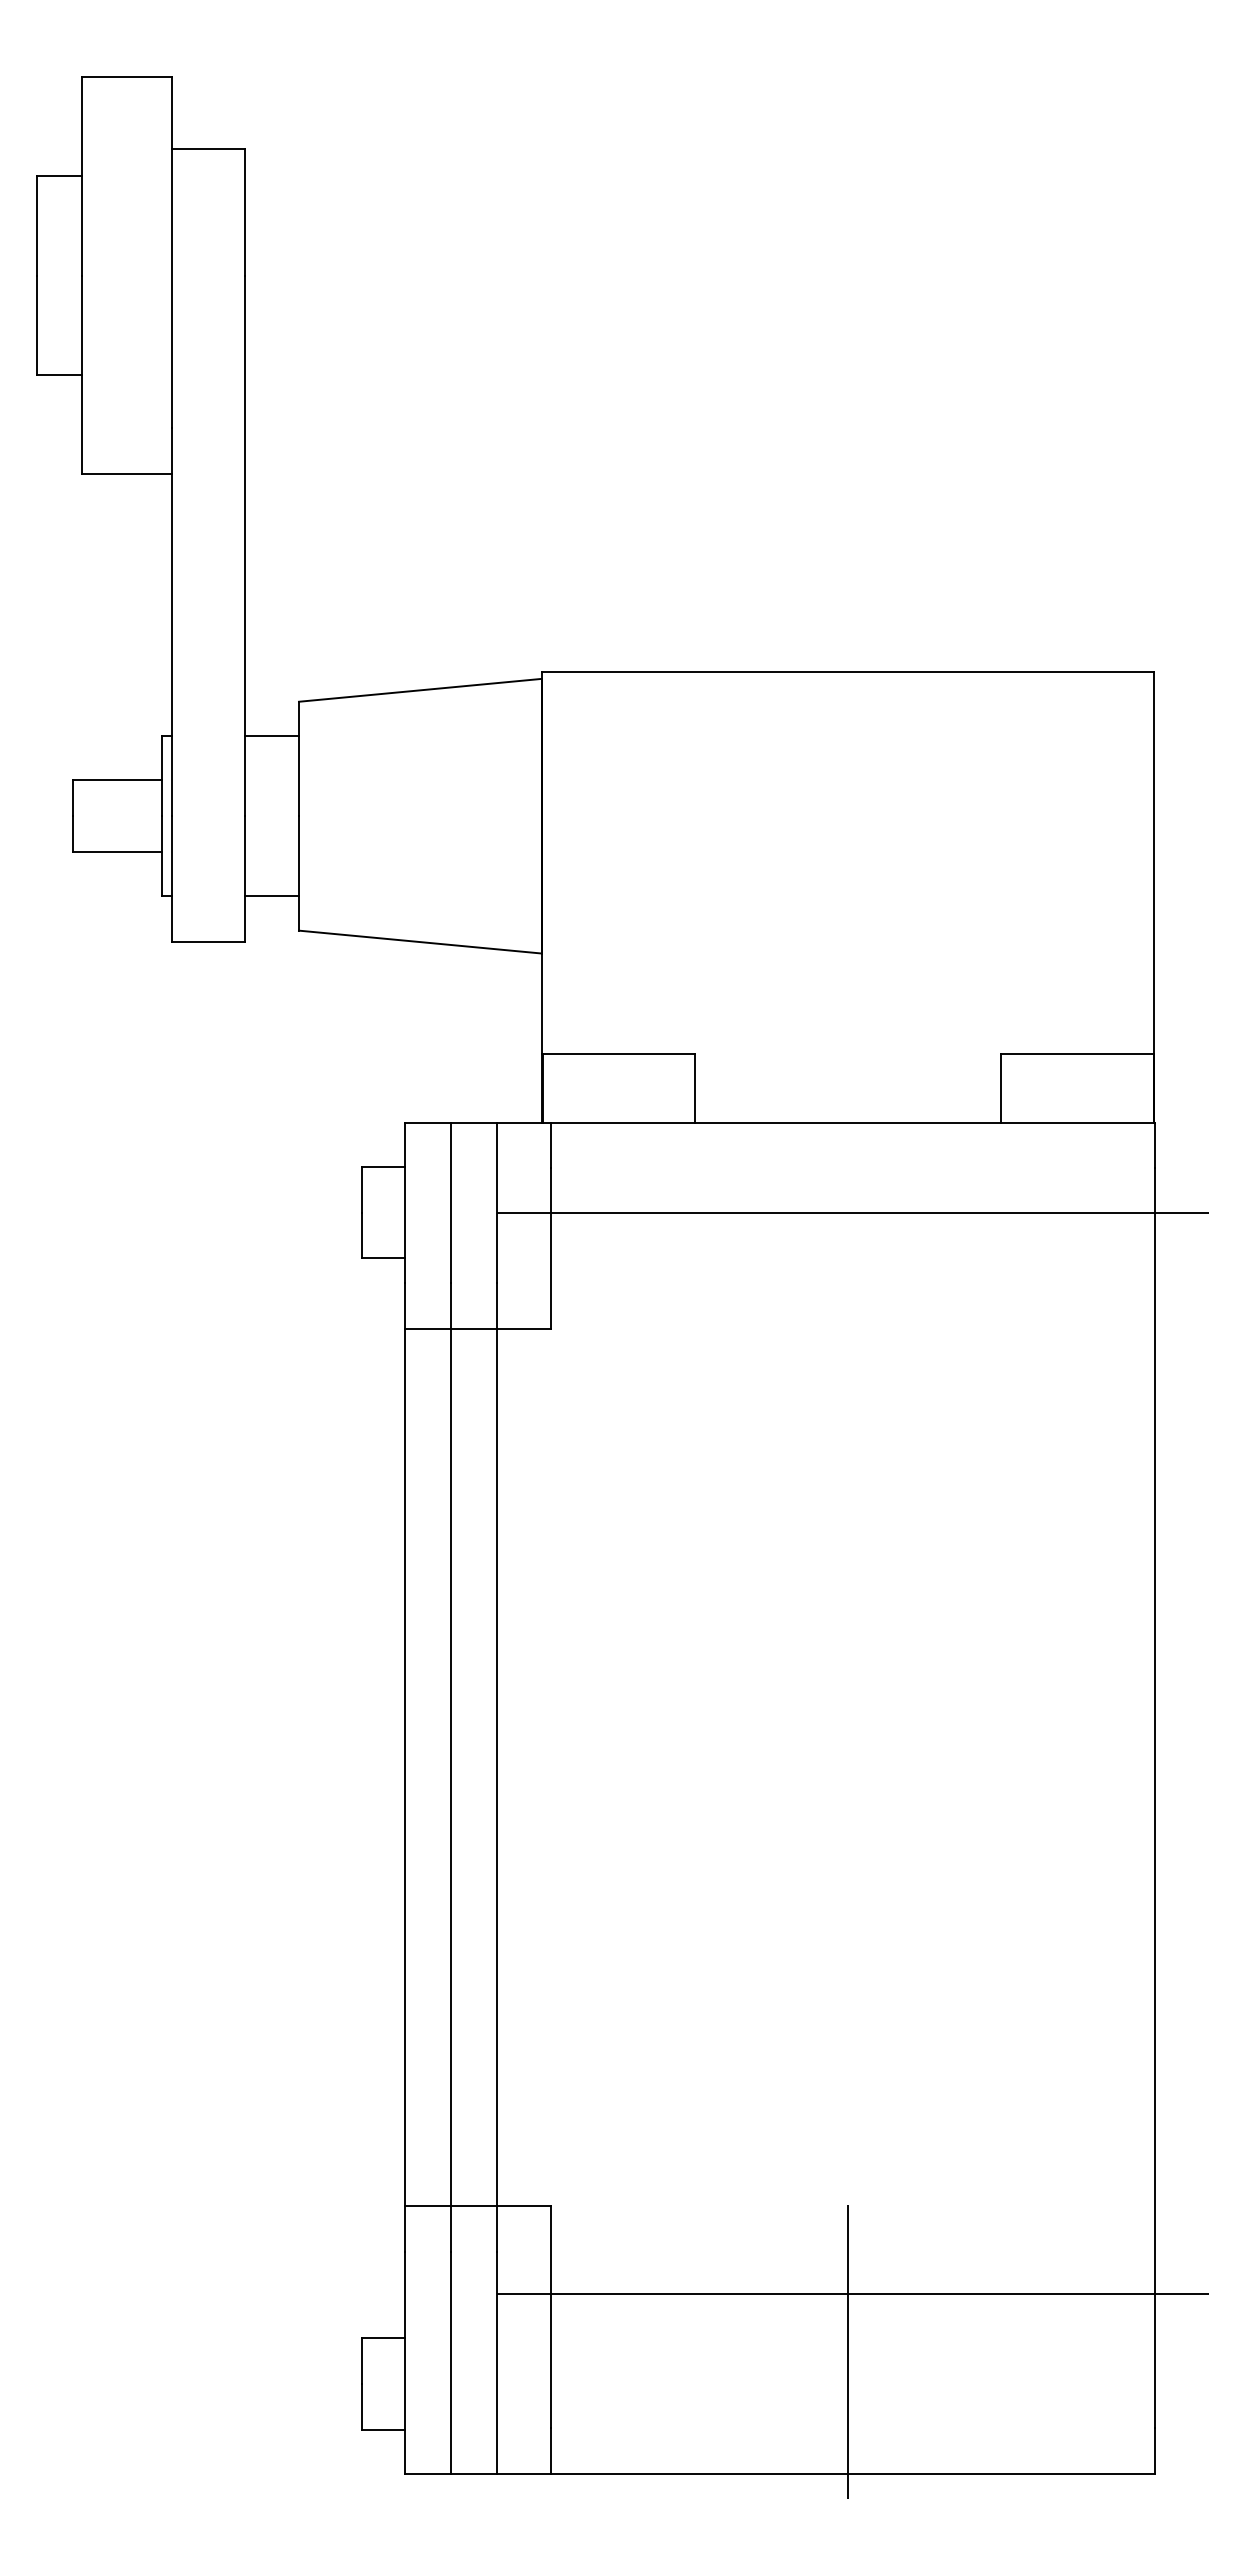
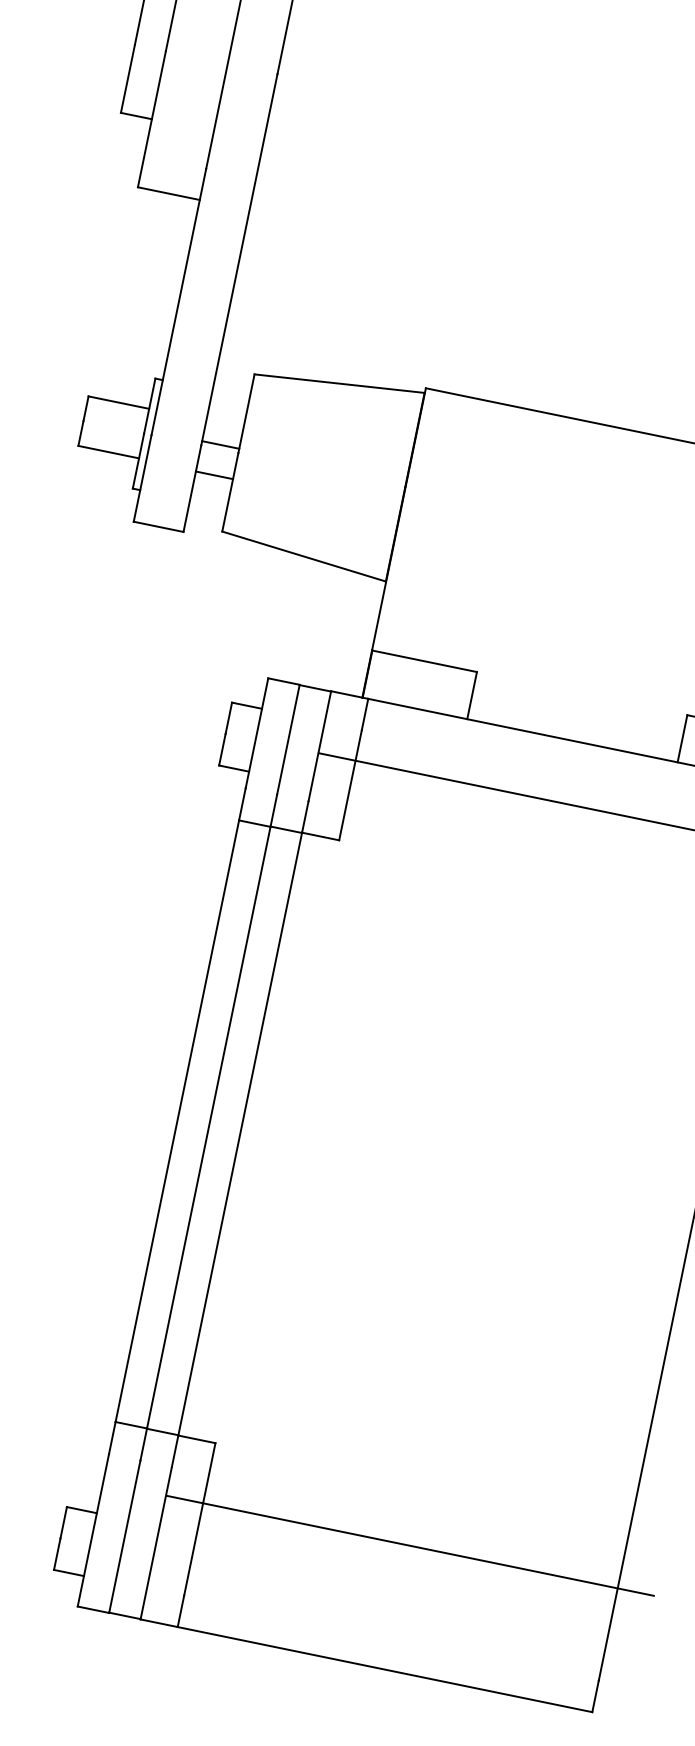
line: (271, 736) -> (220, 445), moved
line: (271, 896) -> (214, 475), moved
line: (848, 2351) -> (399, 1584), removed

